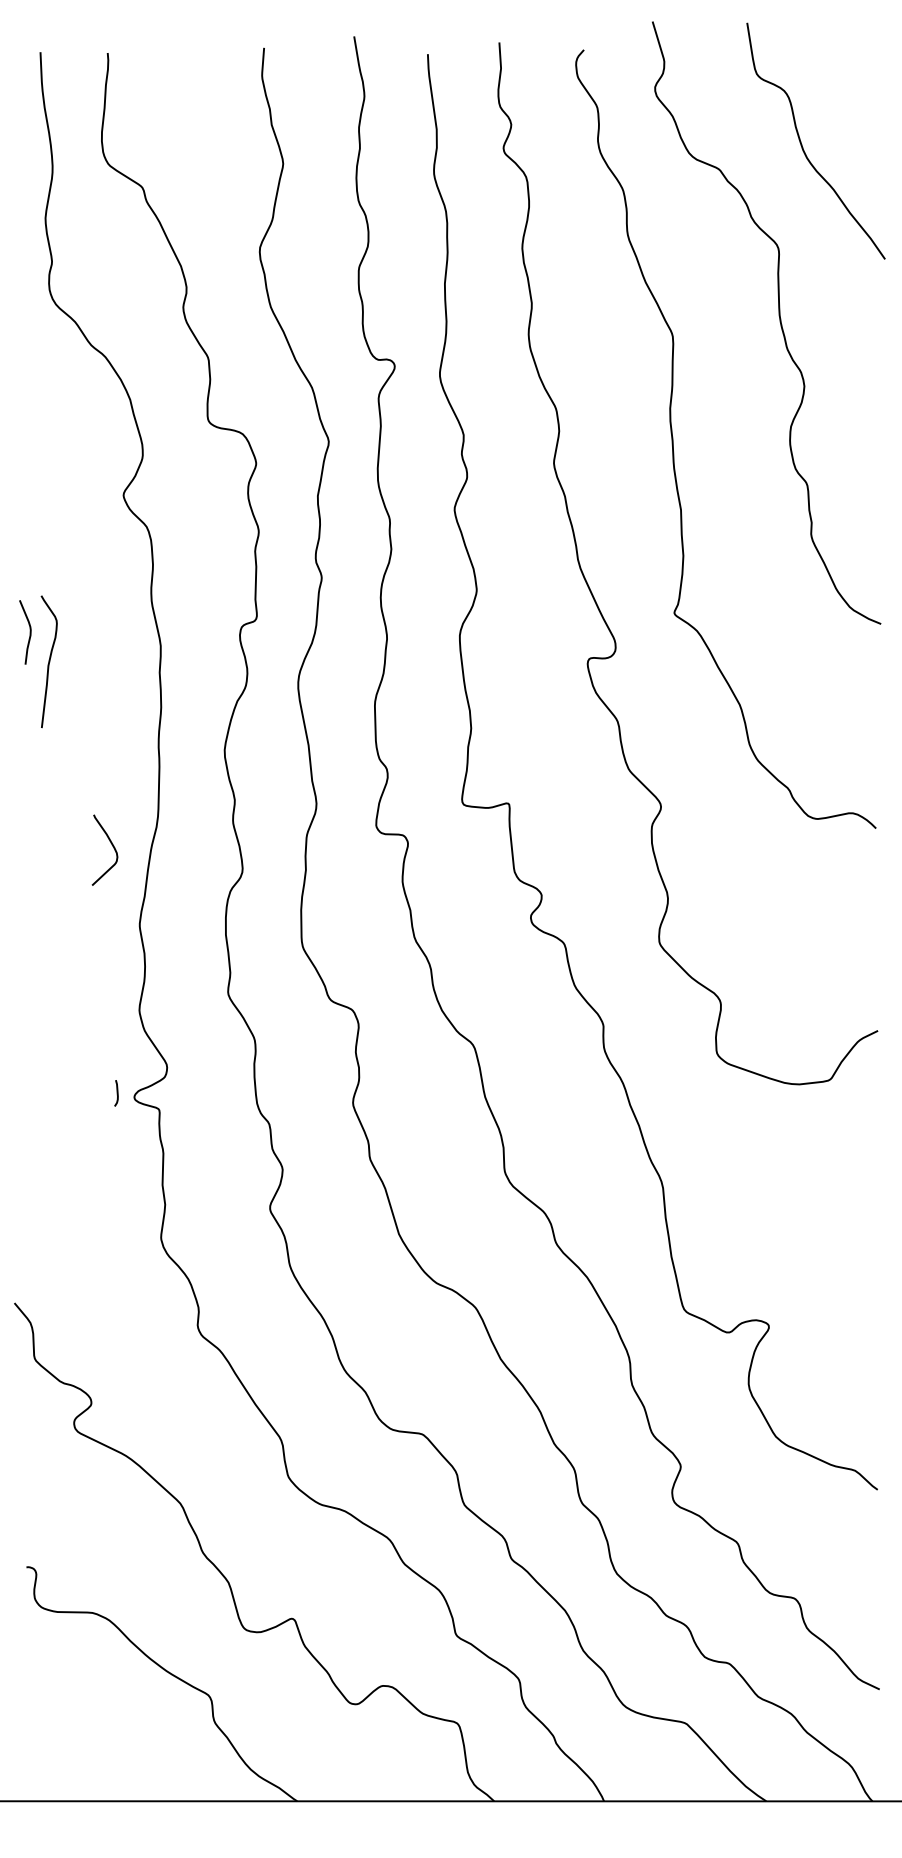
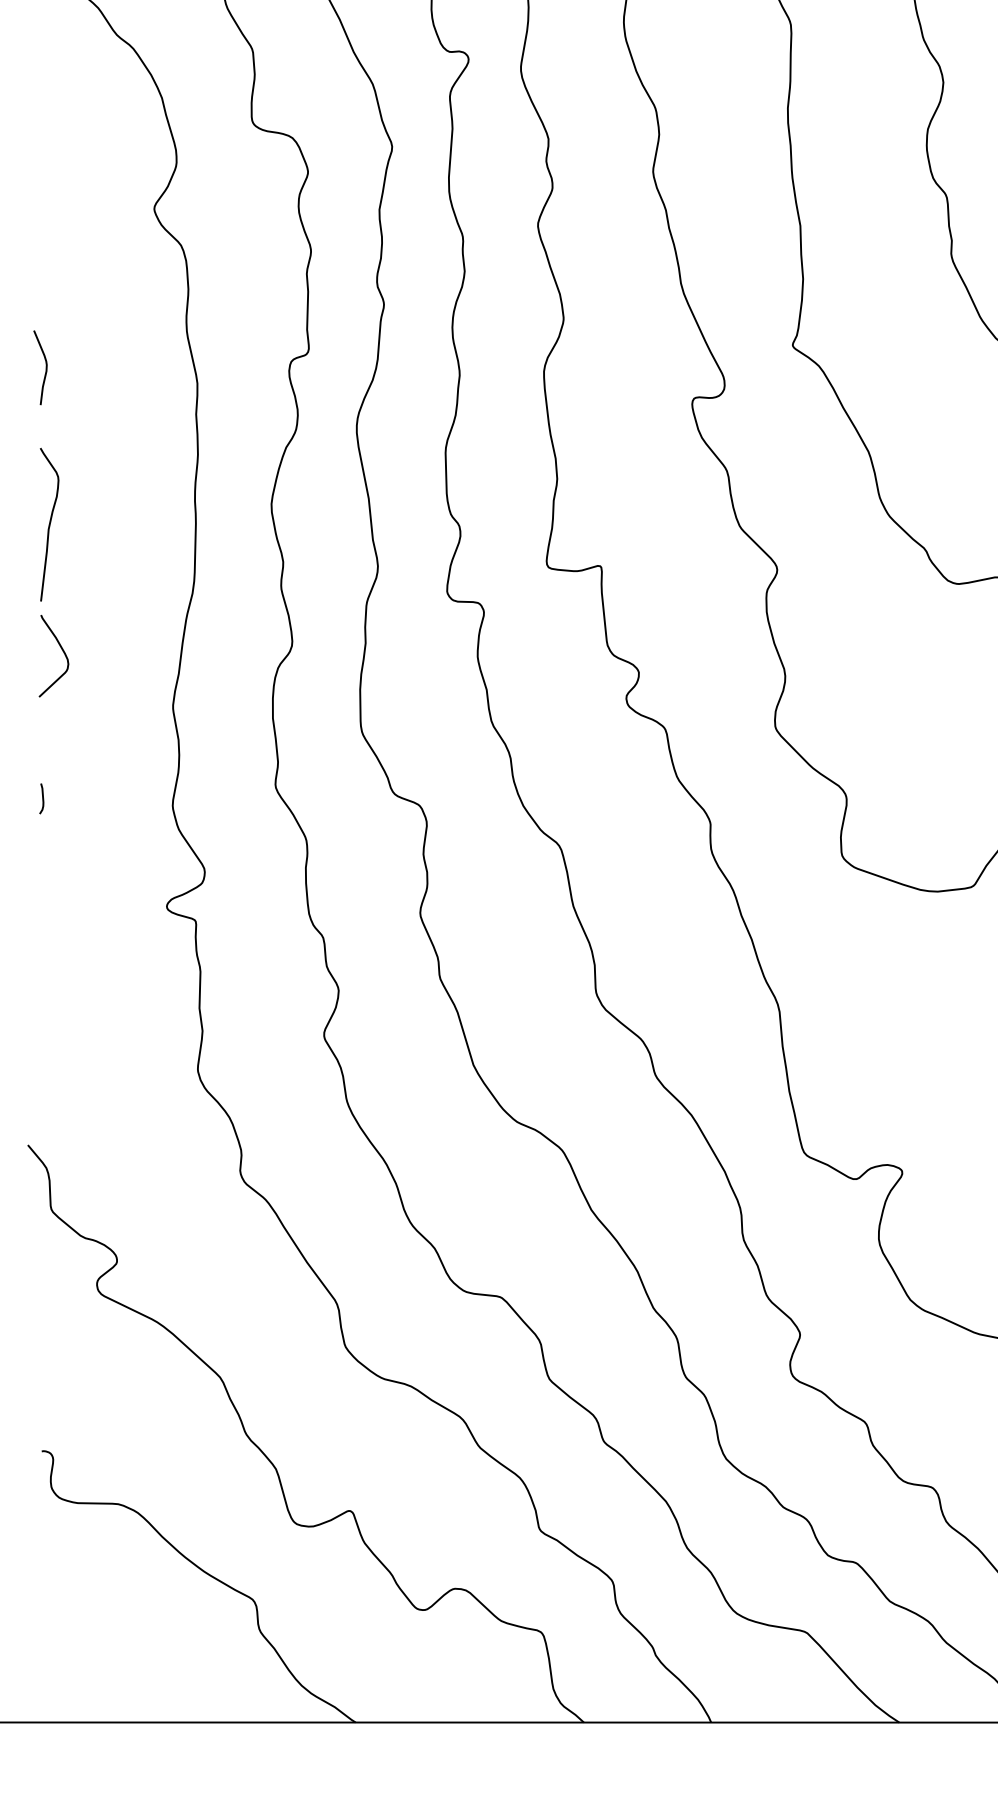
curve: (48, 661) -> (48, 524), moved
curve: (110, 843) -> (60, 648), moved
curve: (116, 1093) -> (41, 799), moved

